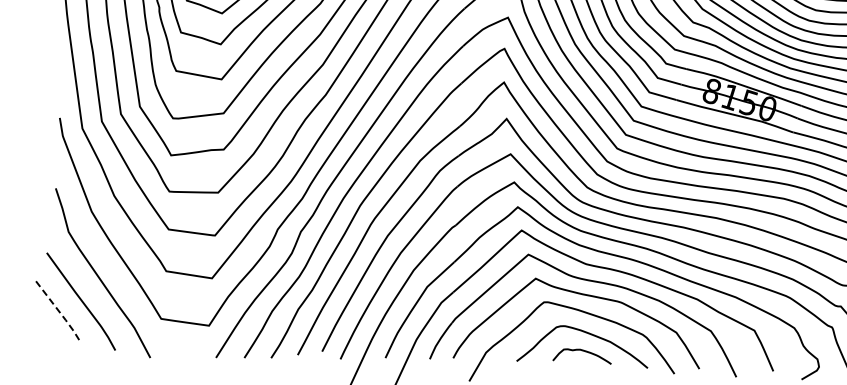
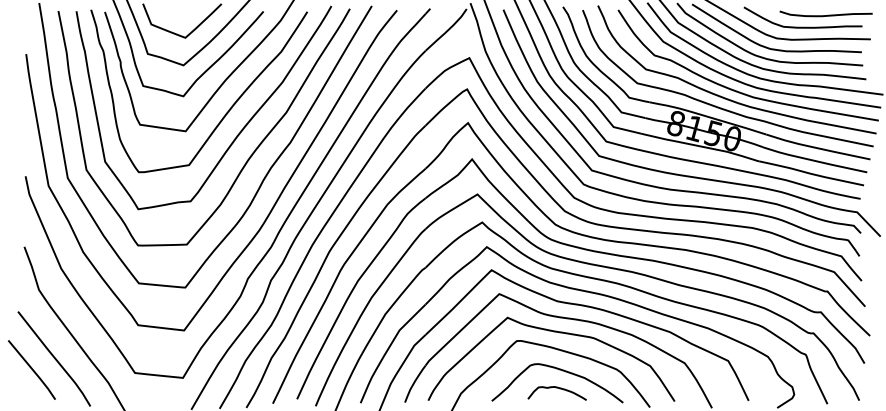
line: (59, 313) -> (33, 371), dashed -> solid

